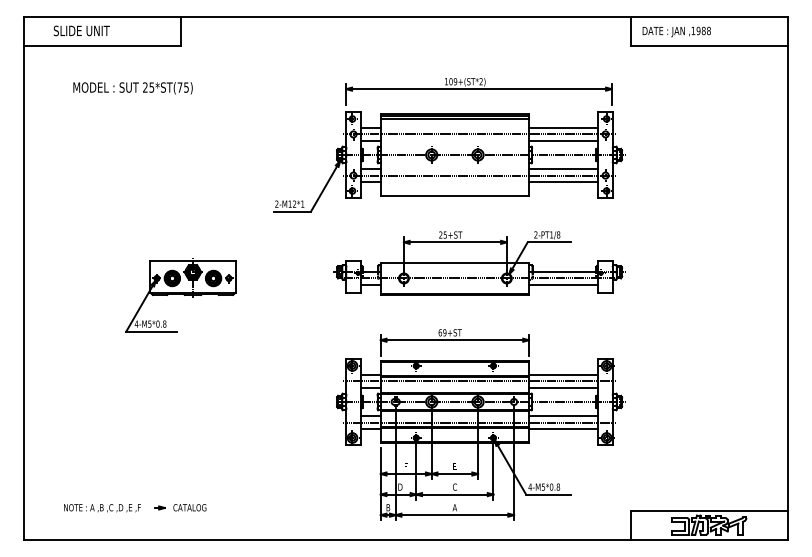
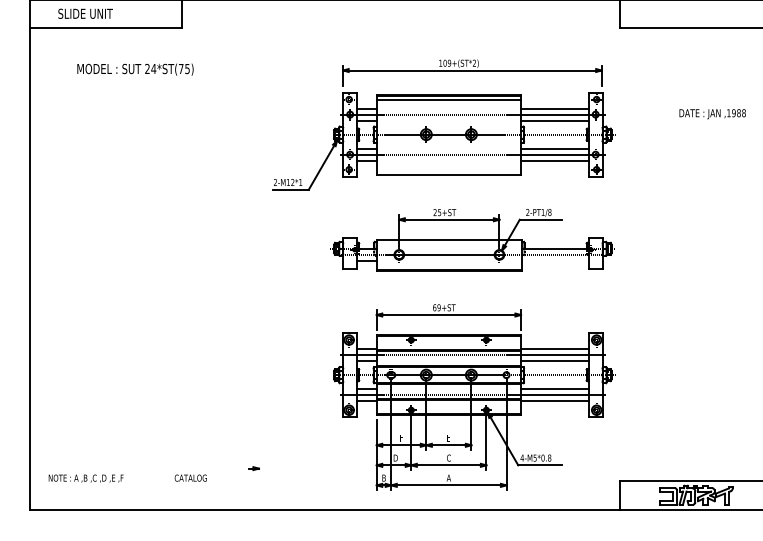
text: (676, 31) -> (712, 113), moved
text: (151, 87) -> (153, 68), 25*ST(75) -> 24*ST(75)
line: (563, 284) -> (554, 260), removed
part: (180, 295) -> (181, 271), removed
part: (159, 507) -> (253, 468), moved
text: (102, 508) -> (86, 478), moved

